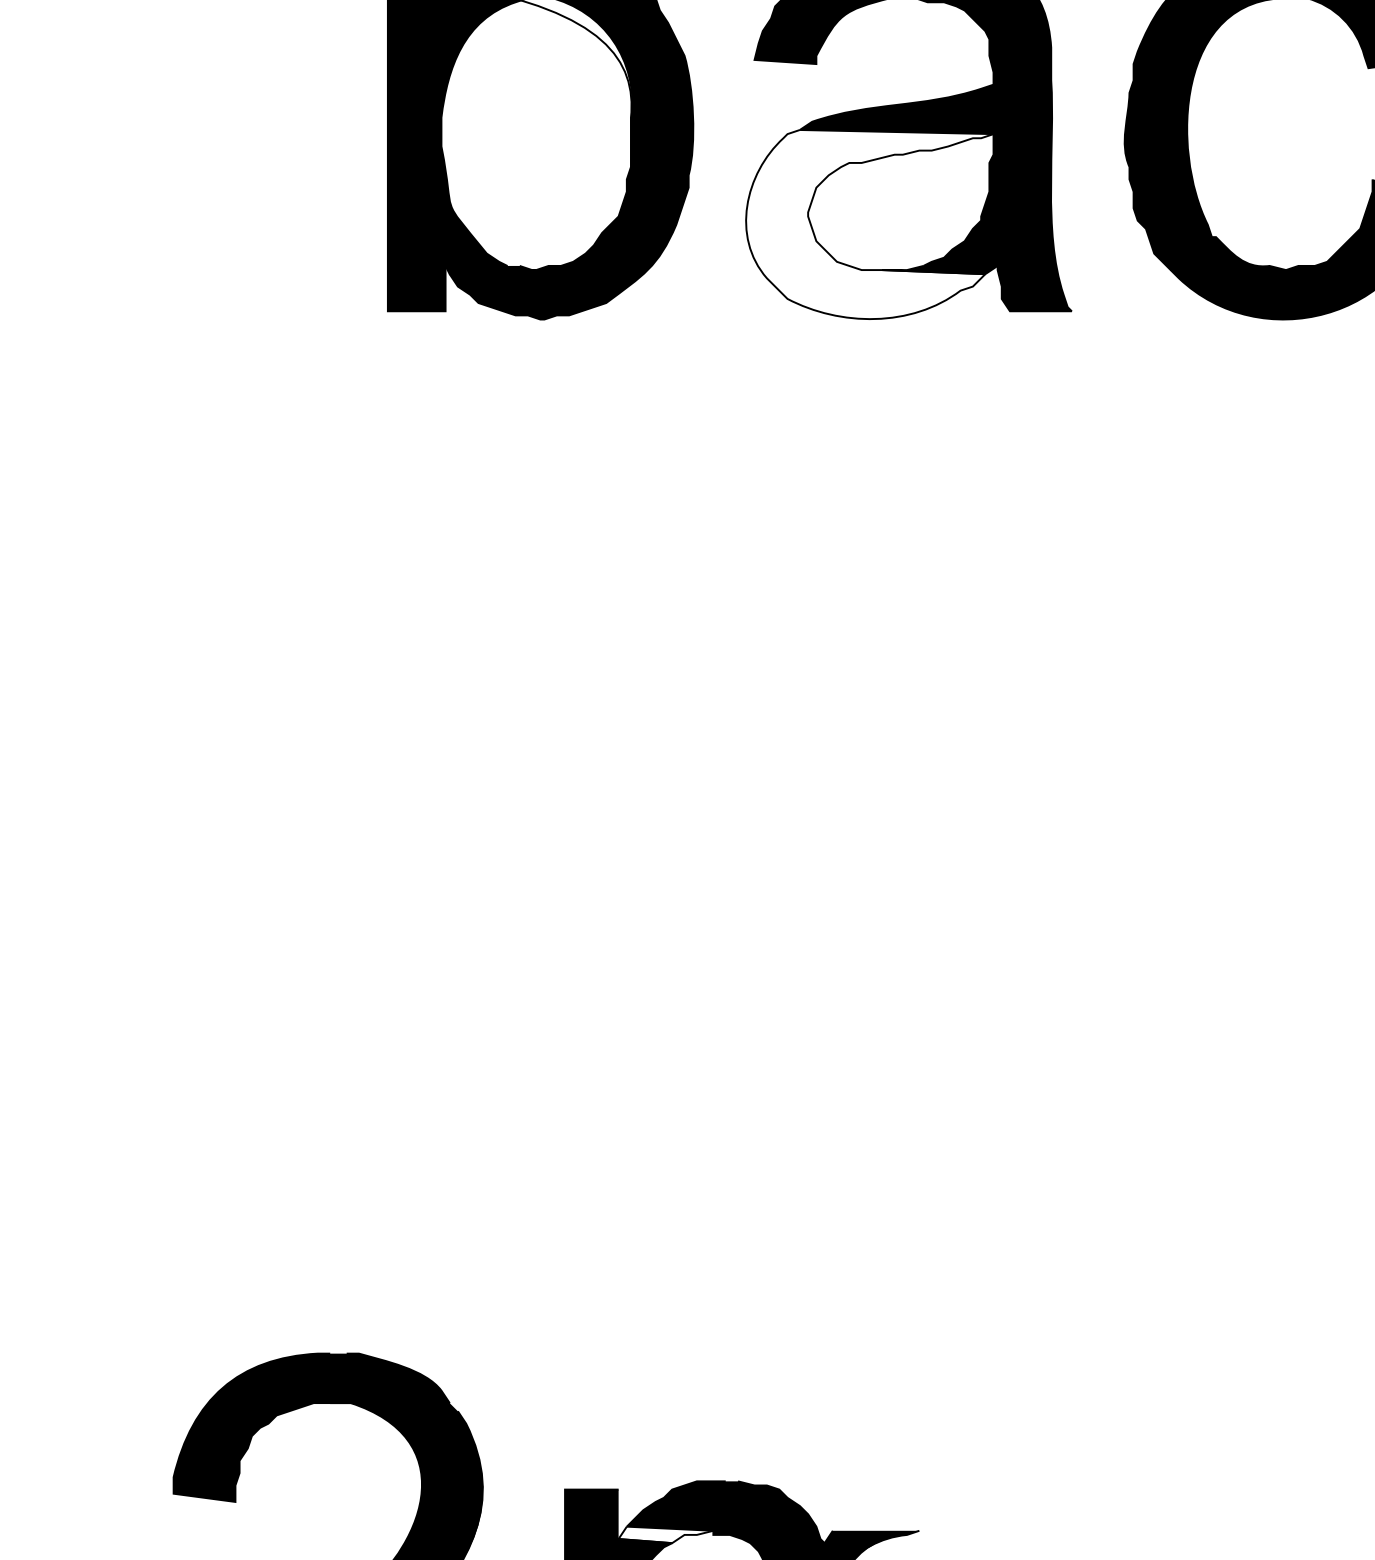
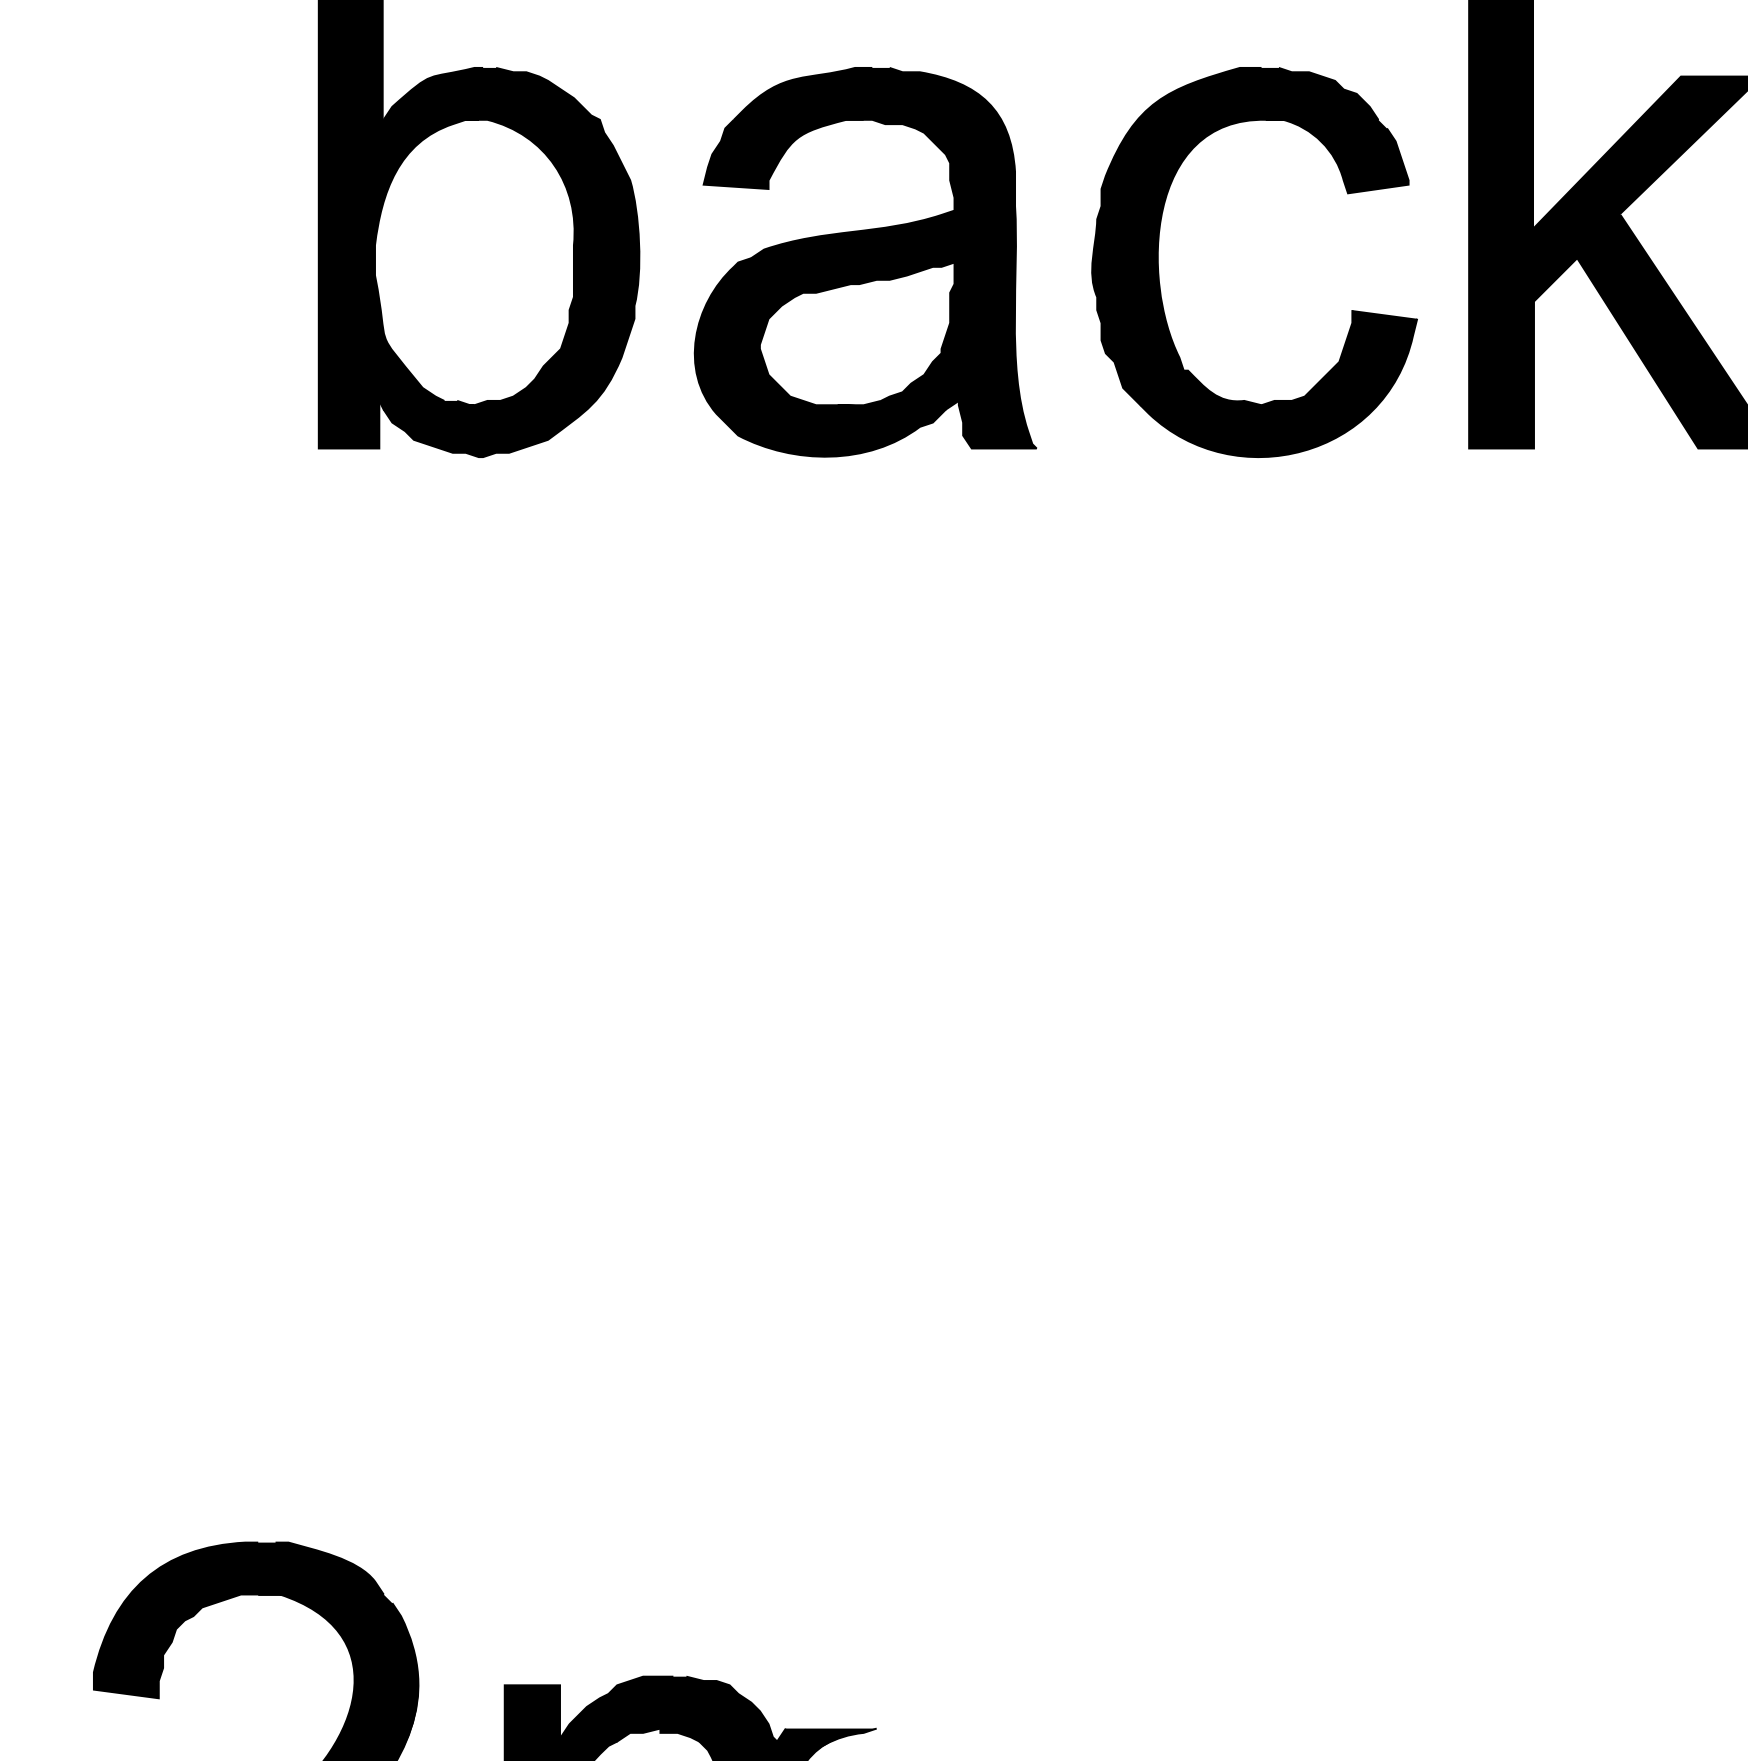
fill: (869, 224) -> (824, 357), added
fill: (665, 1534) -> (610, 1732), added

